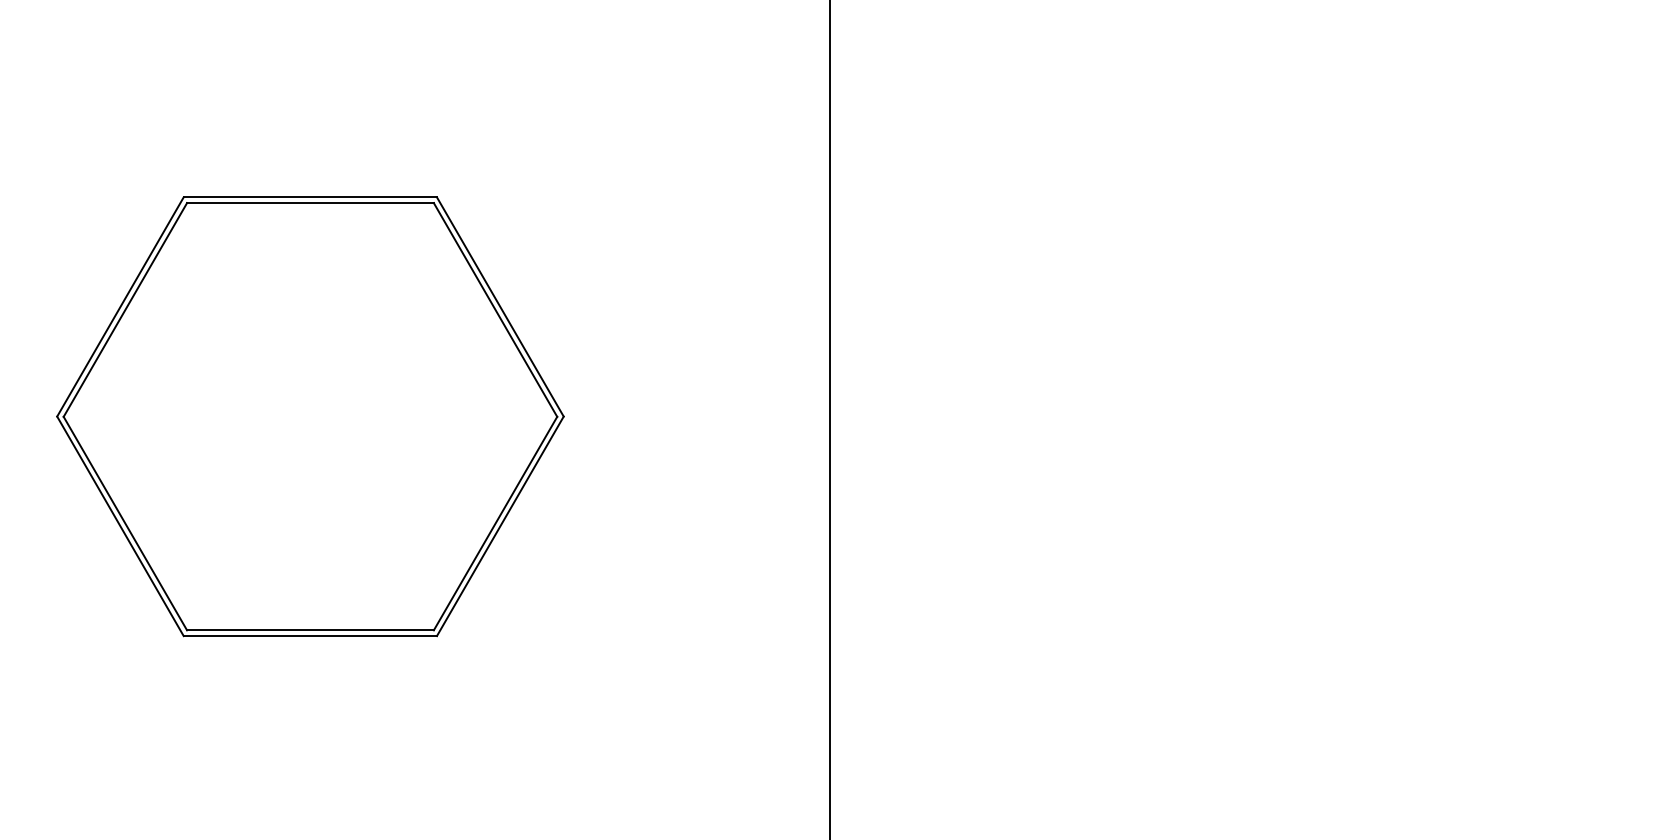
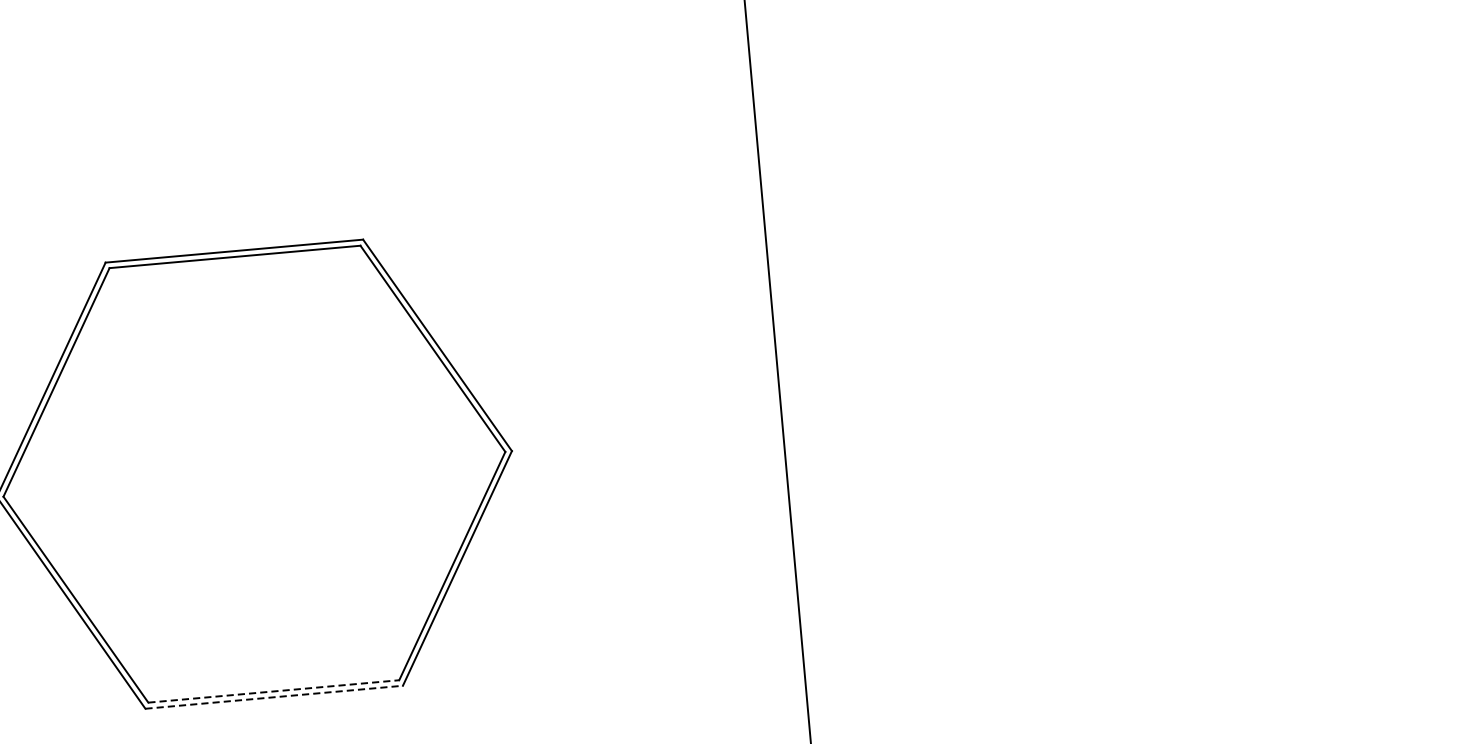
line: (310, 630) -> (273, 691), solid -> dashed
line: (310, 636) -> (274, 697), solid -> dashed

